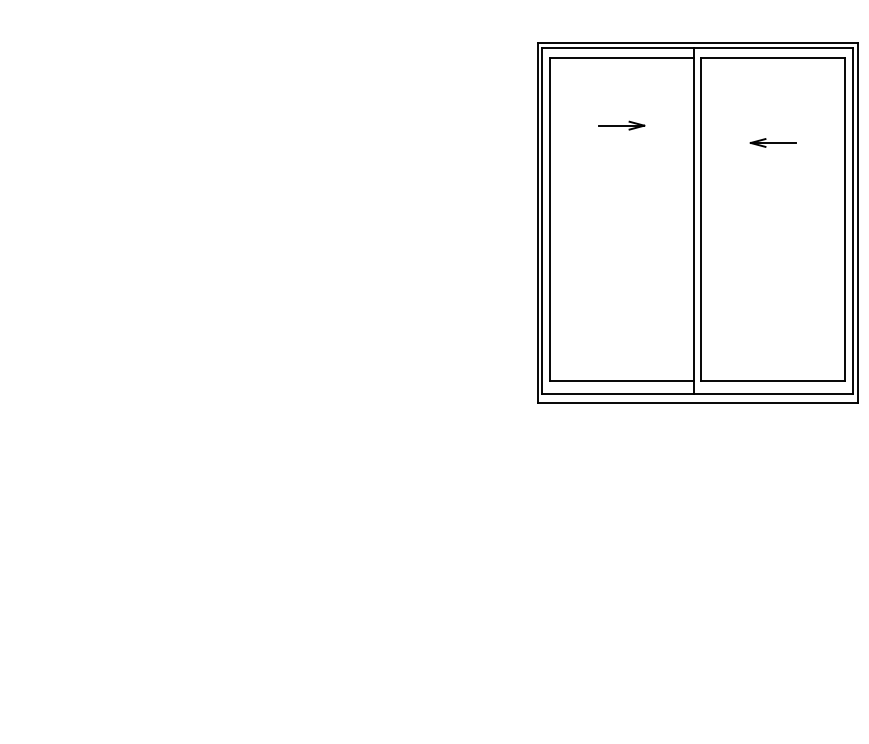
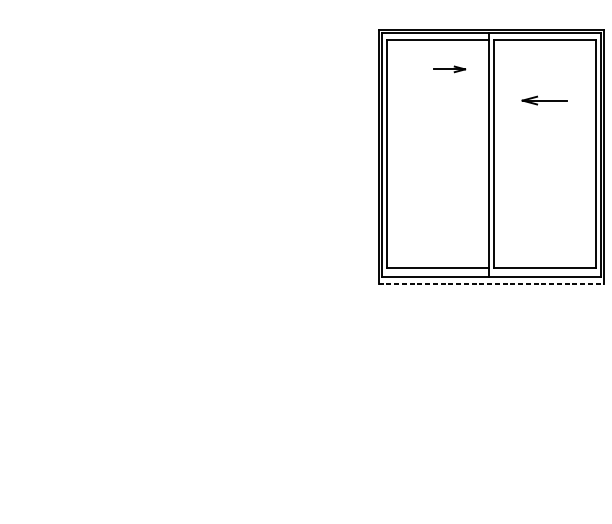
part: (621, 125) -> (449, 69), moved
part: (772, 142) -> (544, 100), size x1.4
line: (698, 403) -> (492, 284), solid -> dashed

